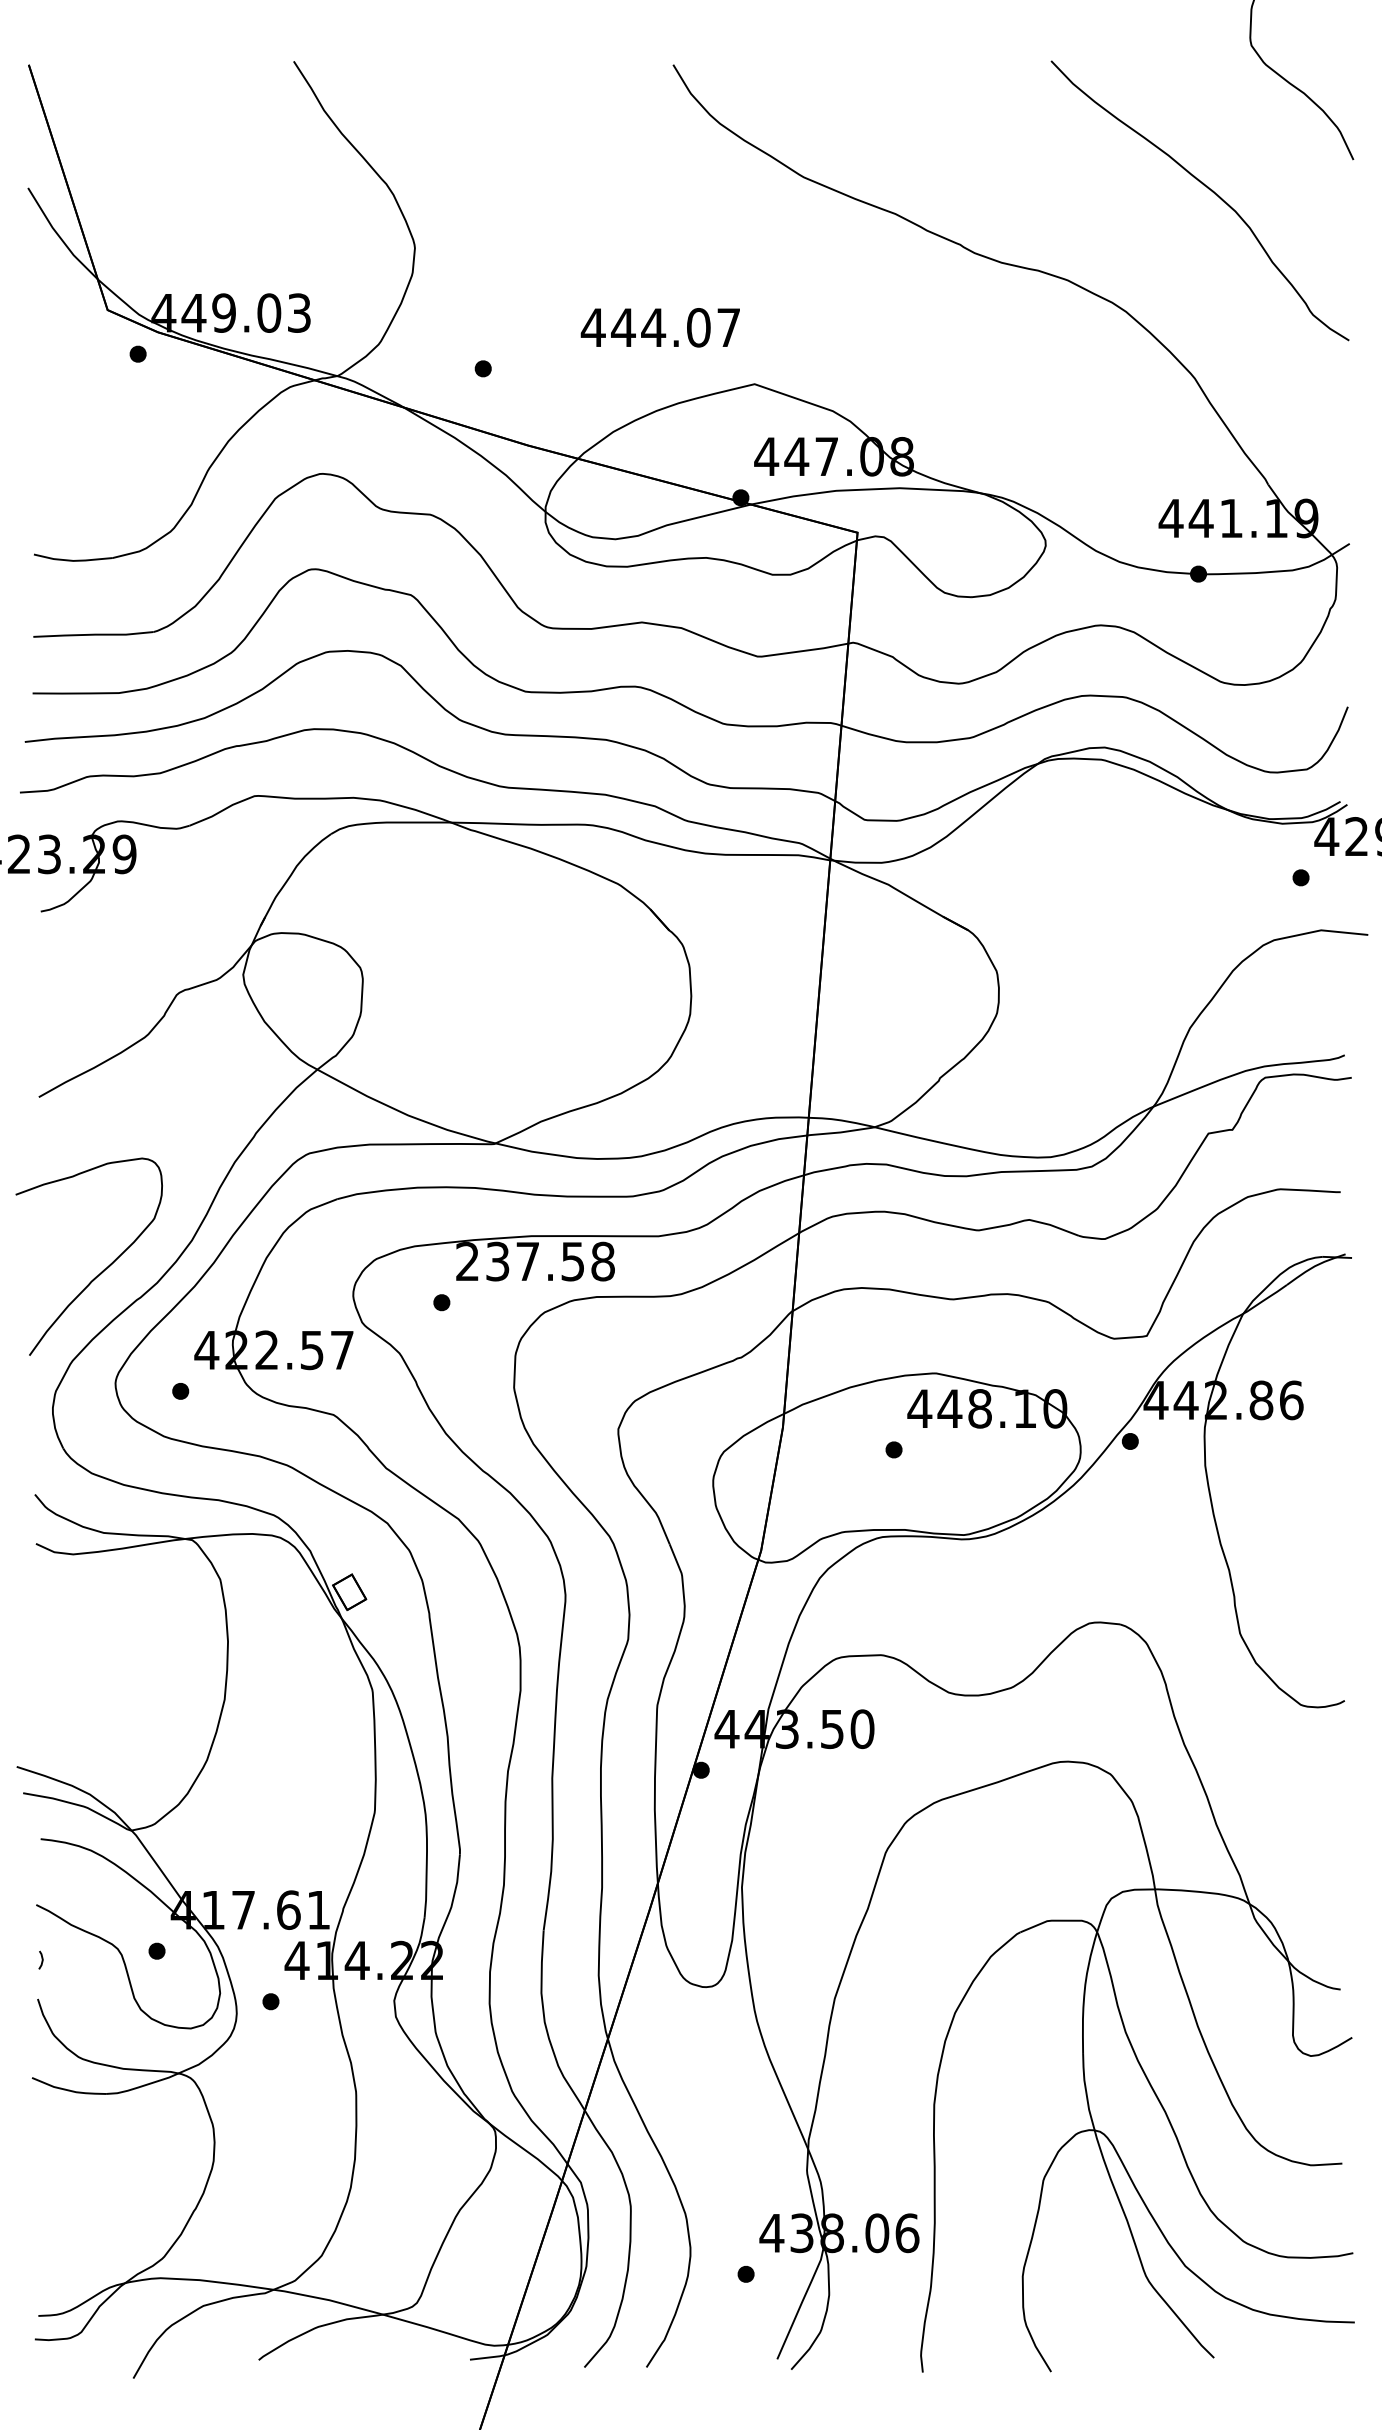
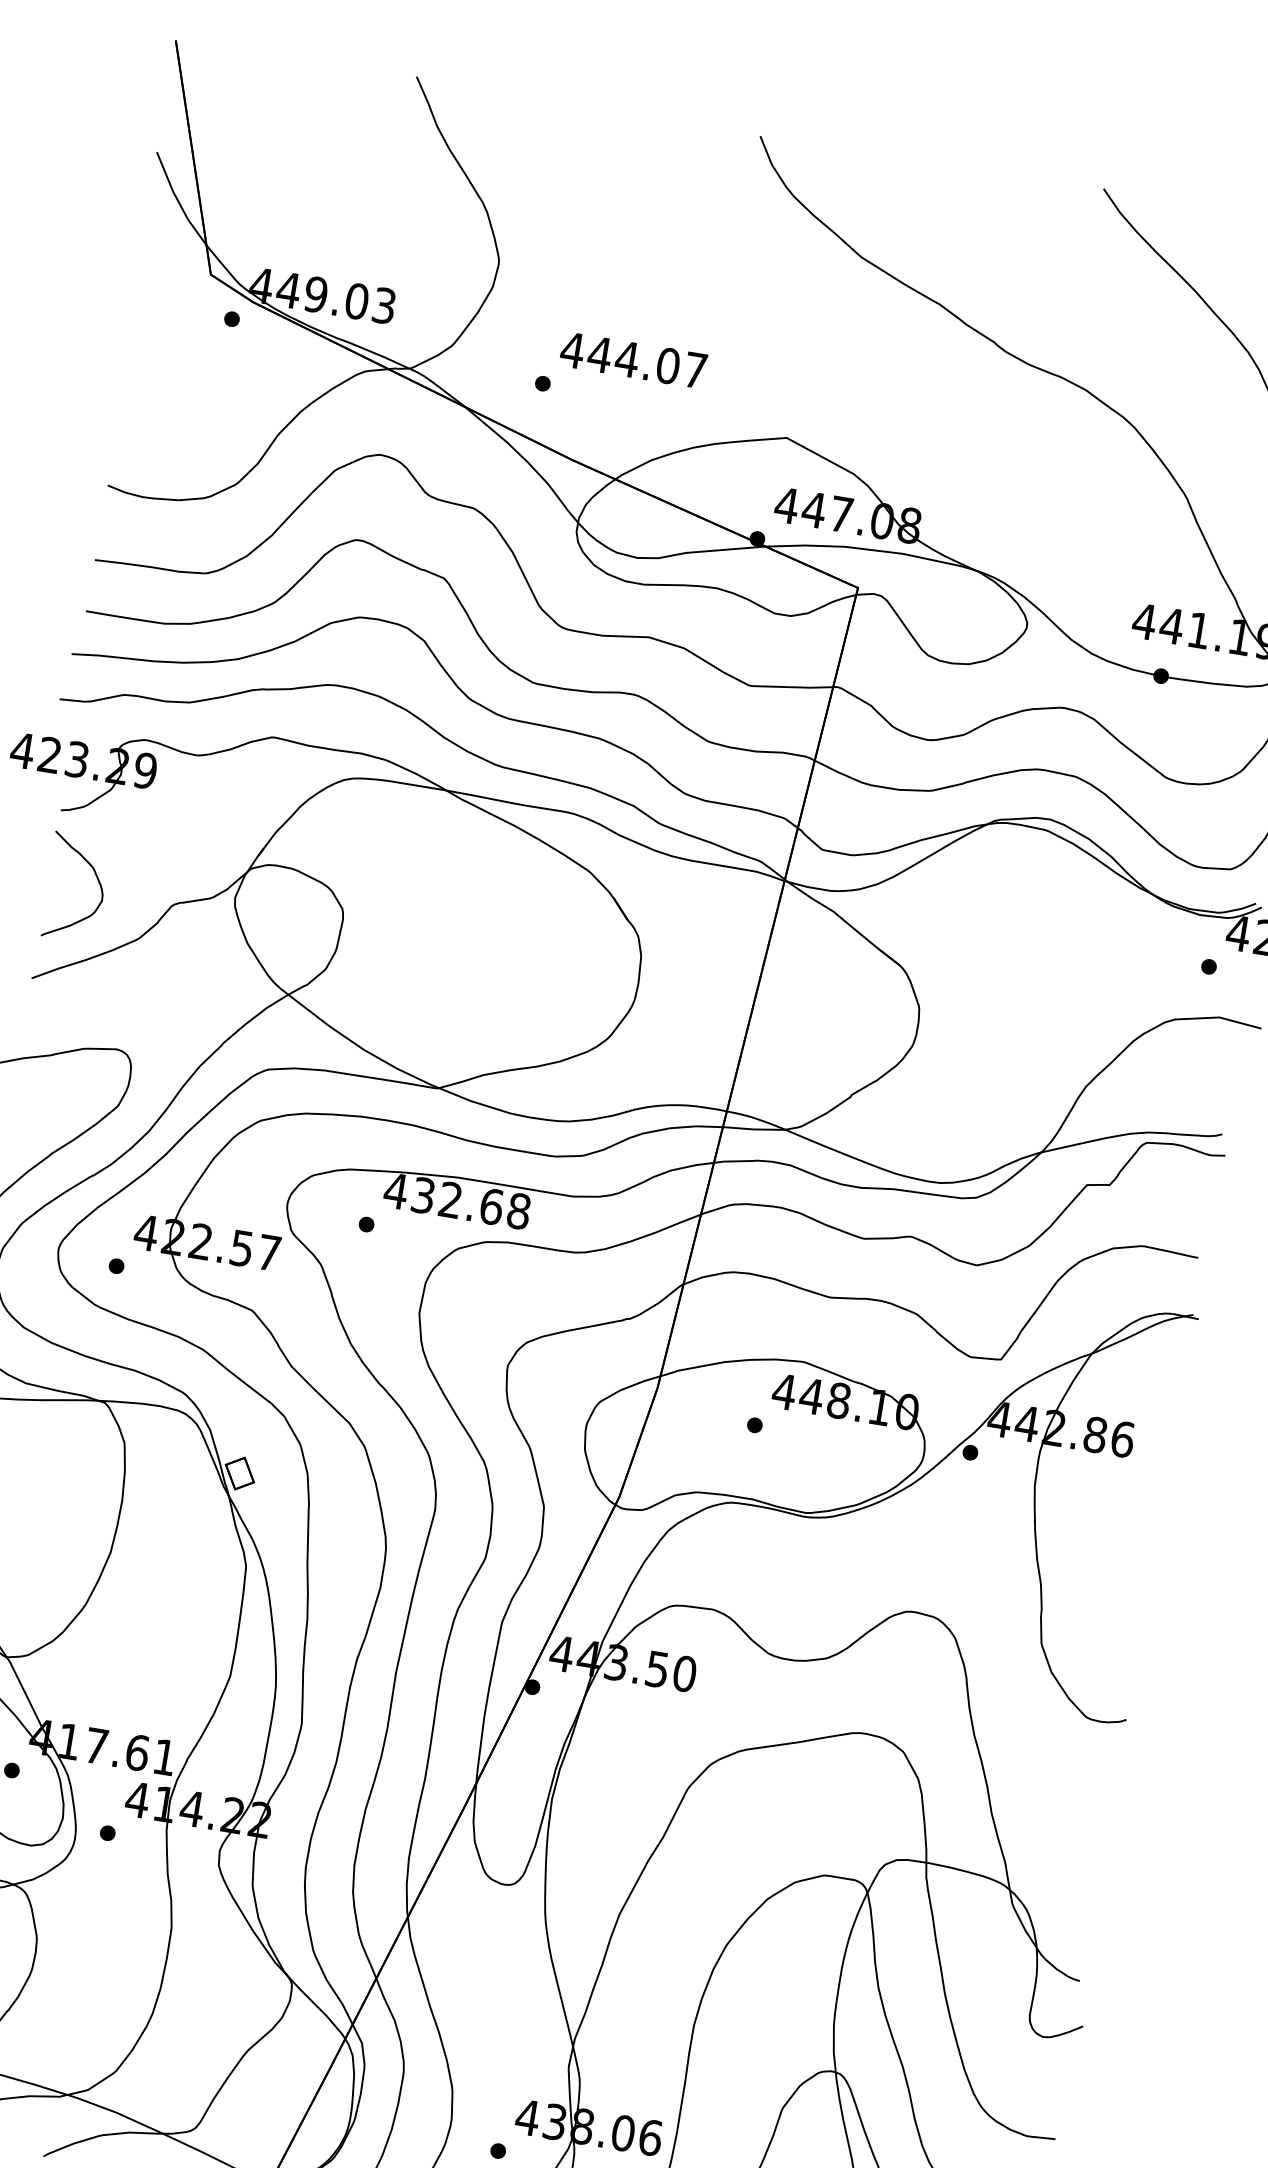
text: (659, 327) -> (632, 359), moved
curve: (90, 977) -> (96, 877), added
text: (520, 1261) -> (444, 1198), 237.58 -> 432.68

